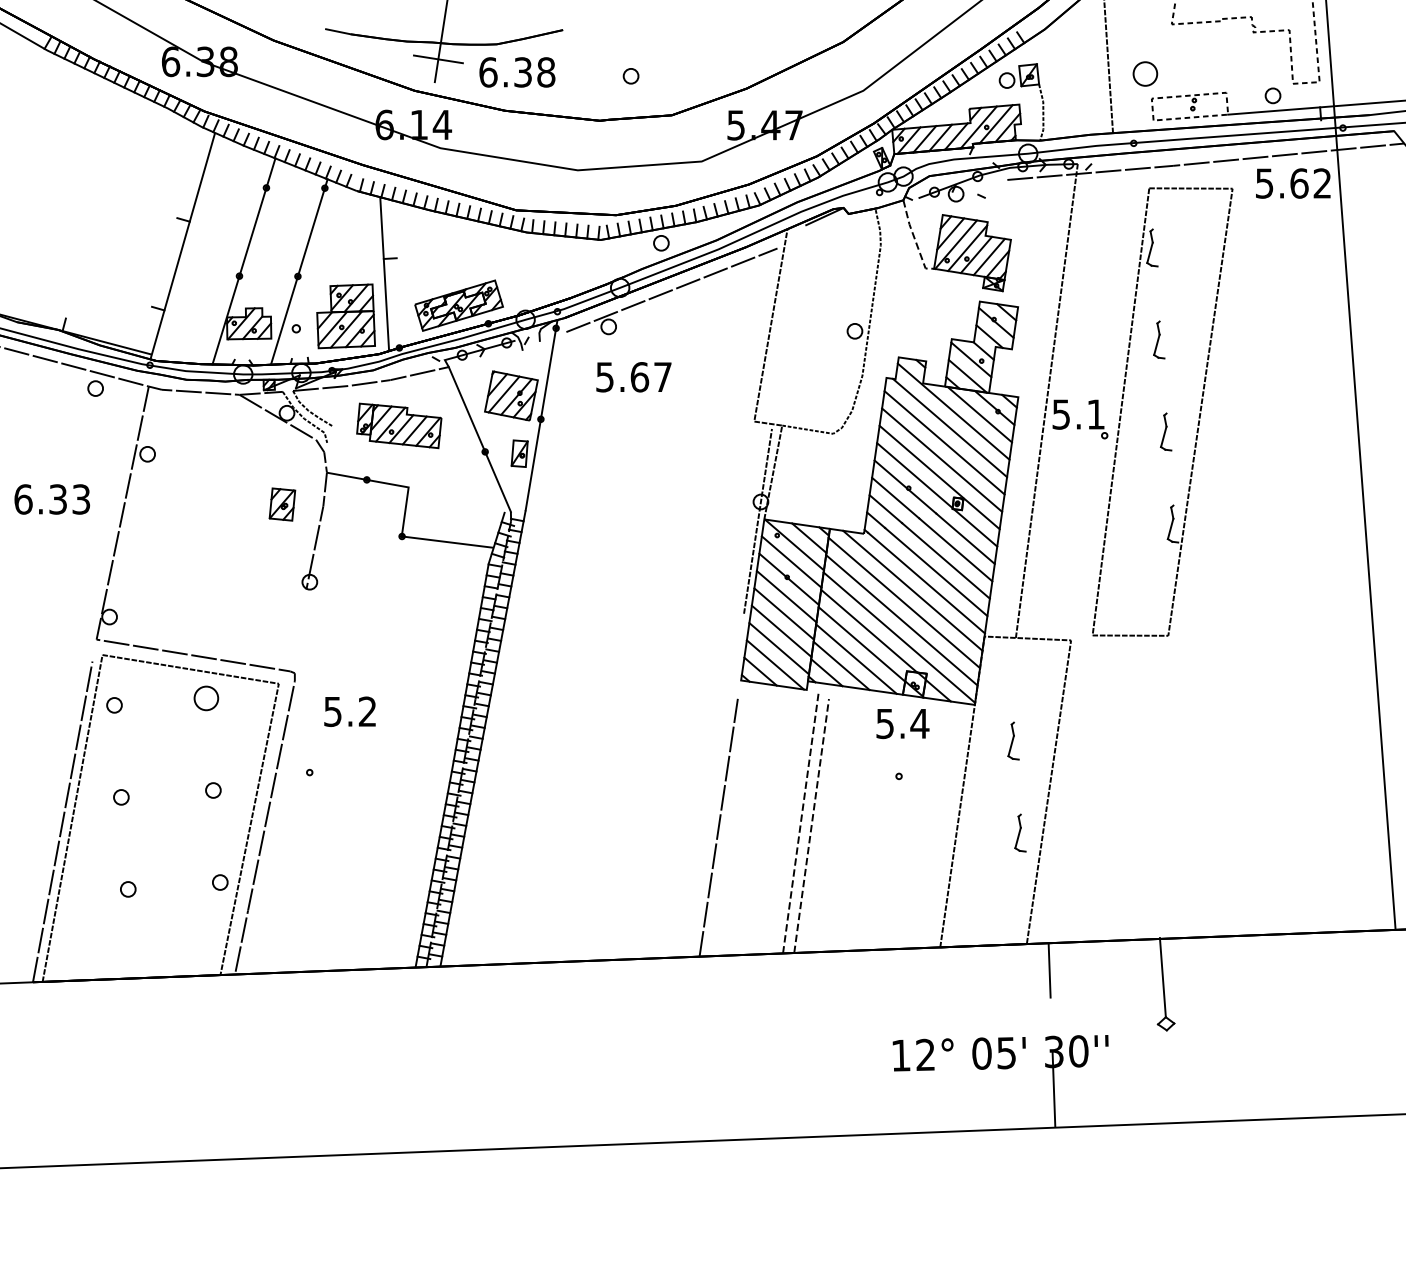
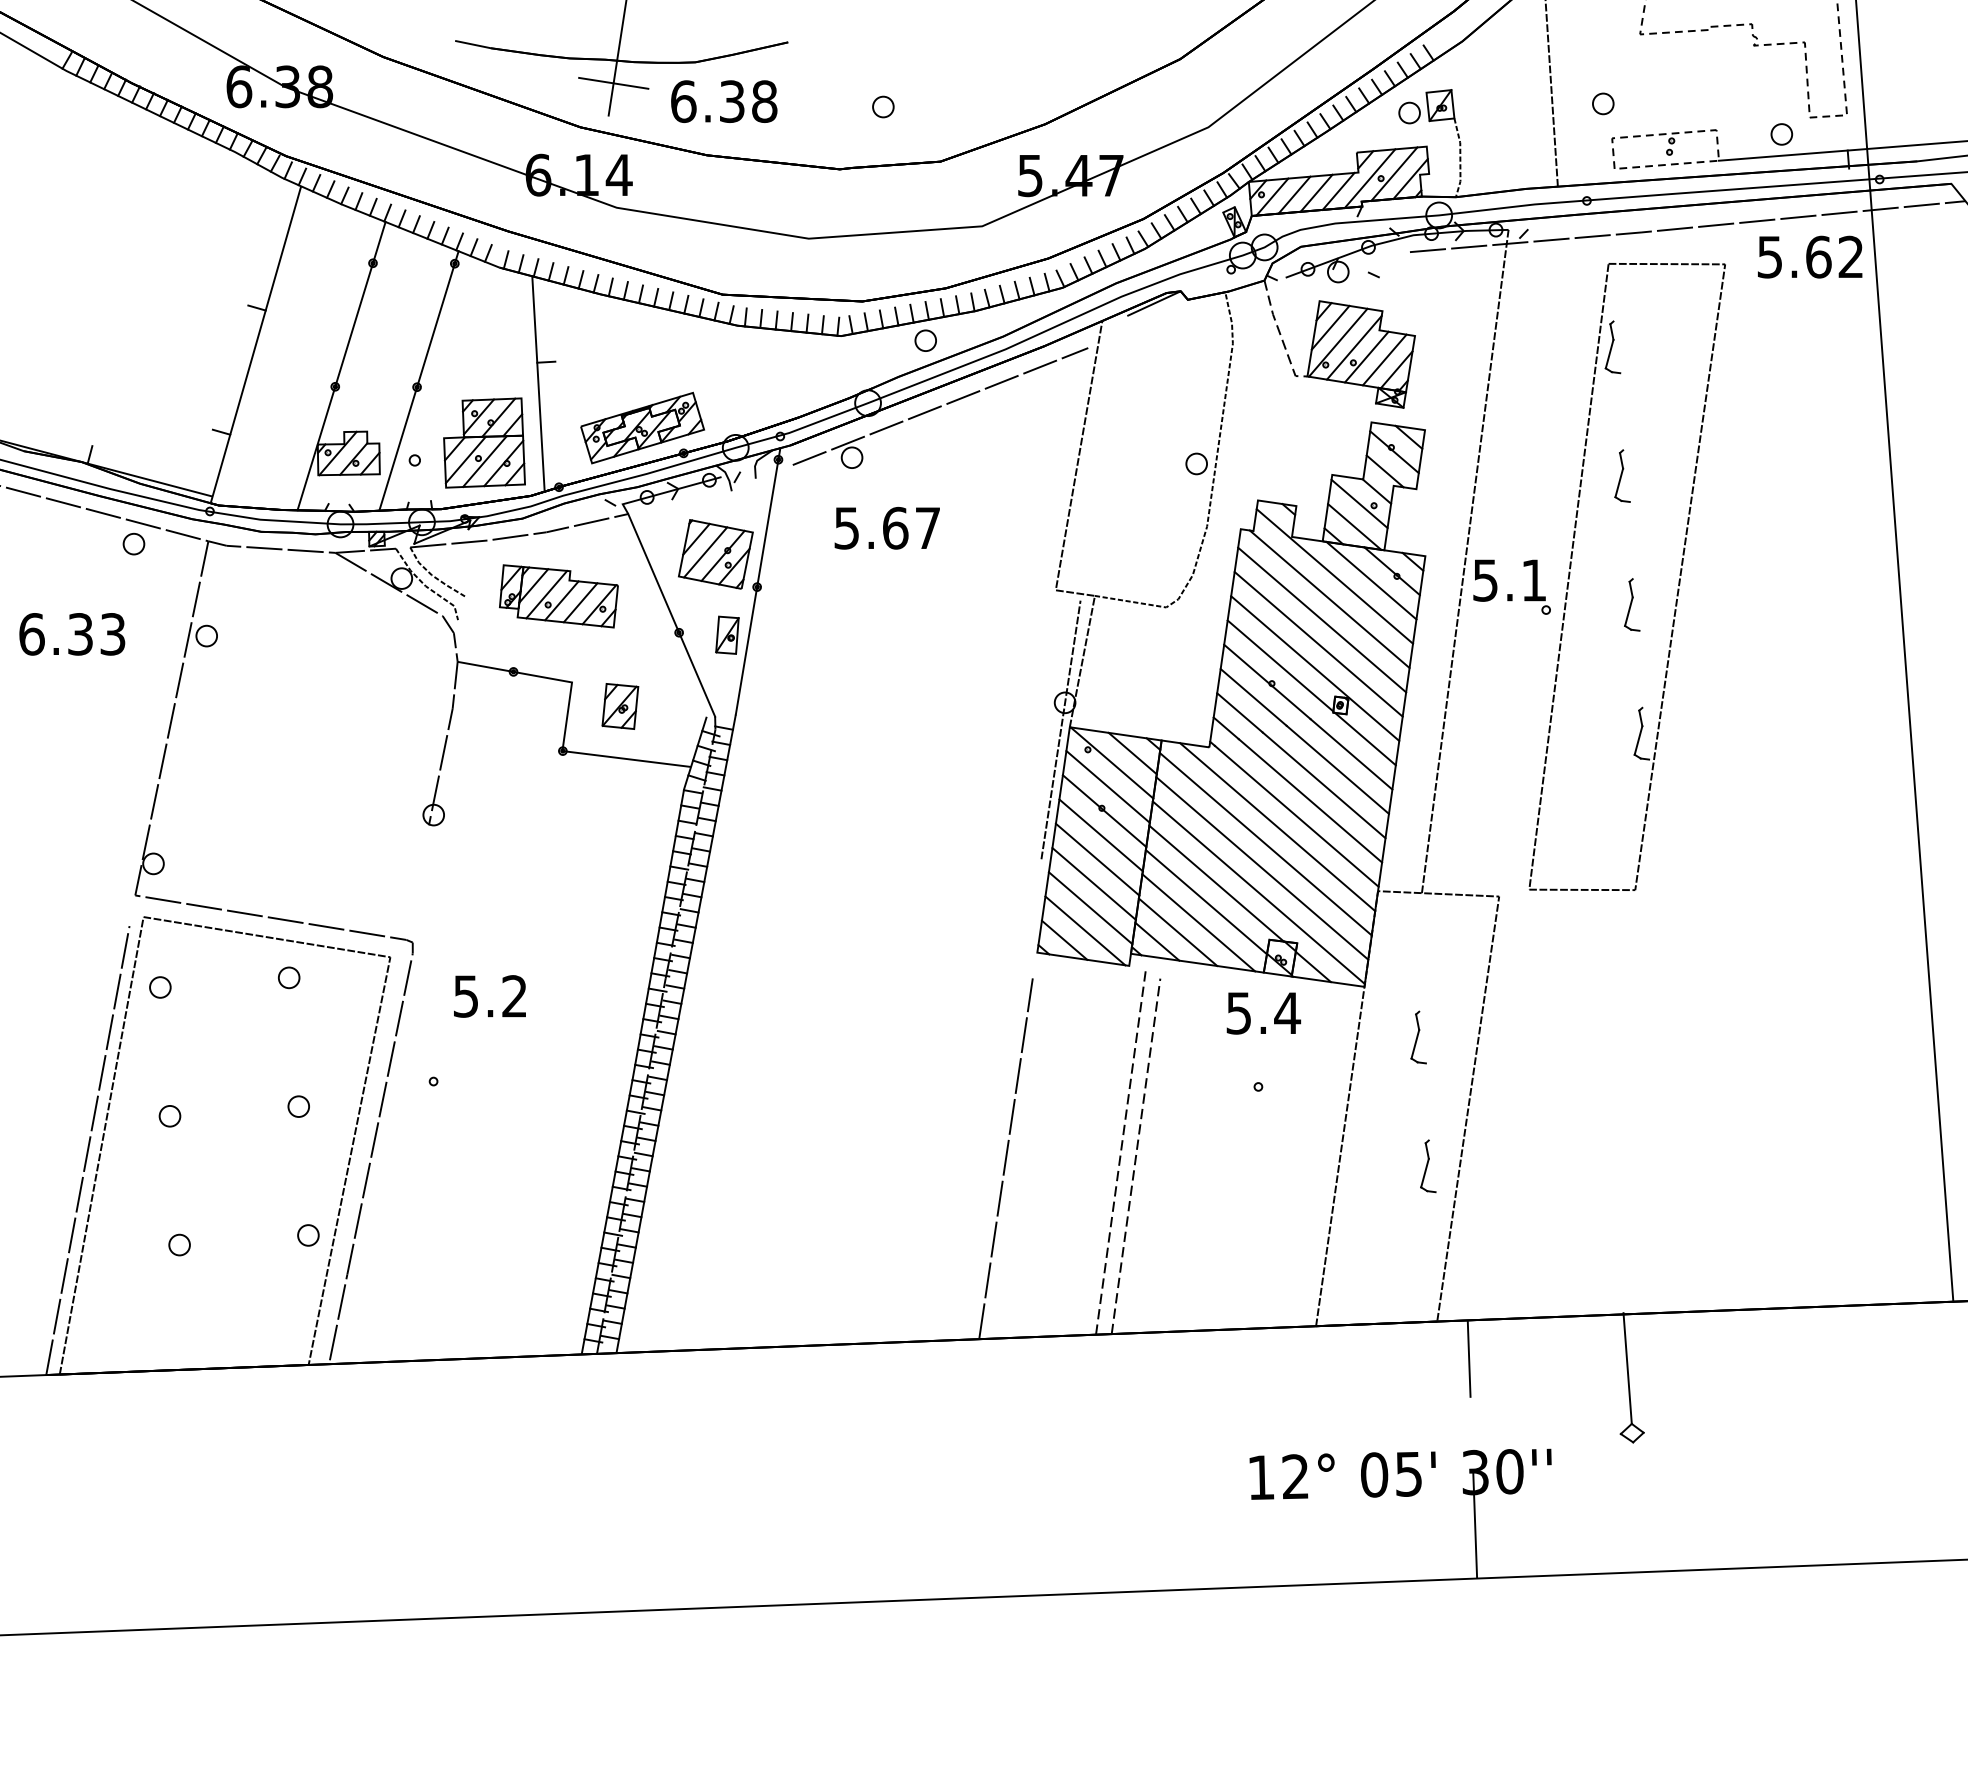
part: (1145, 73) -> (1603, 103), size x0.62
text: (52, 499) -> (72, 634), moved
part: (282, 504) -> (620, 706), moved
part: (206, 698) -> (289, 977), size x0.62

